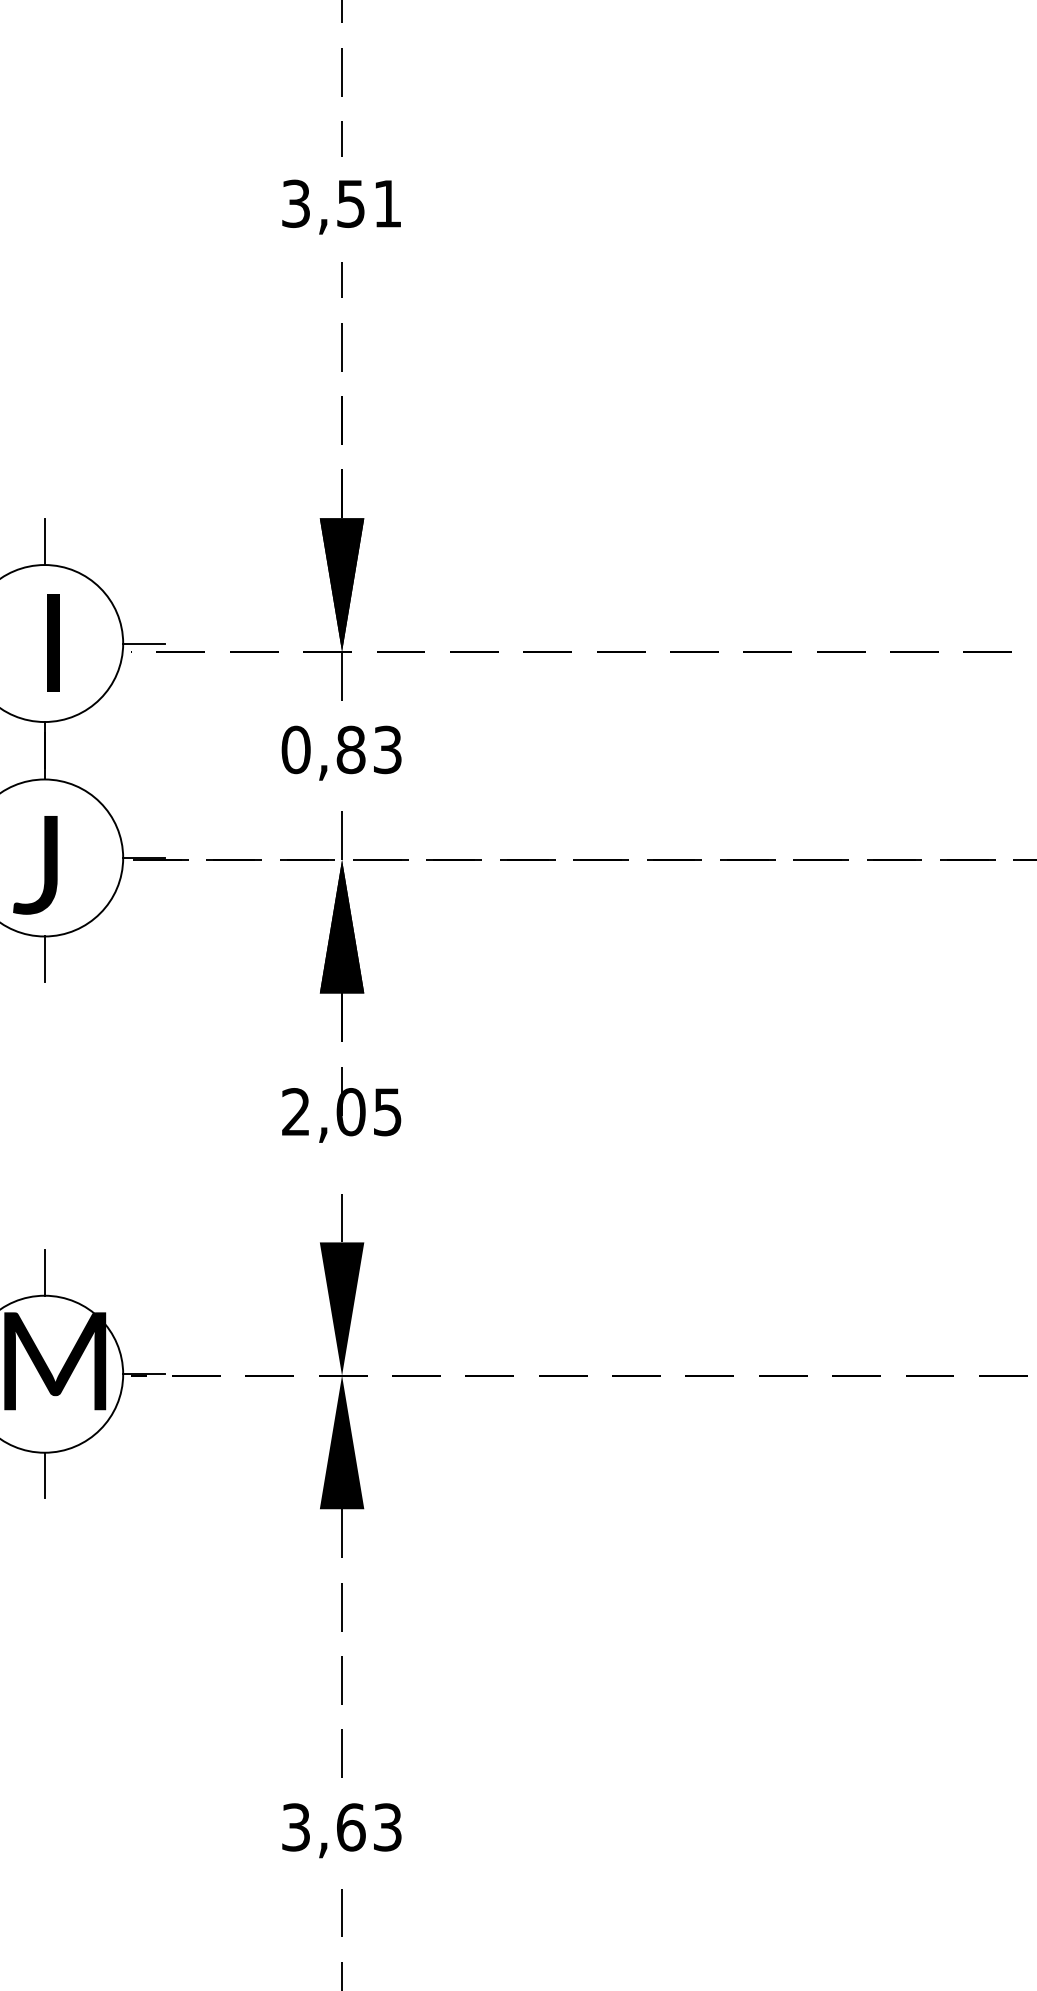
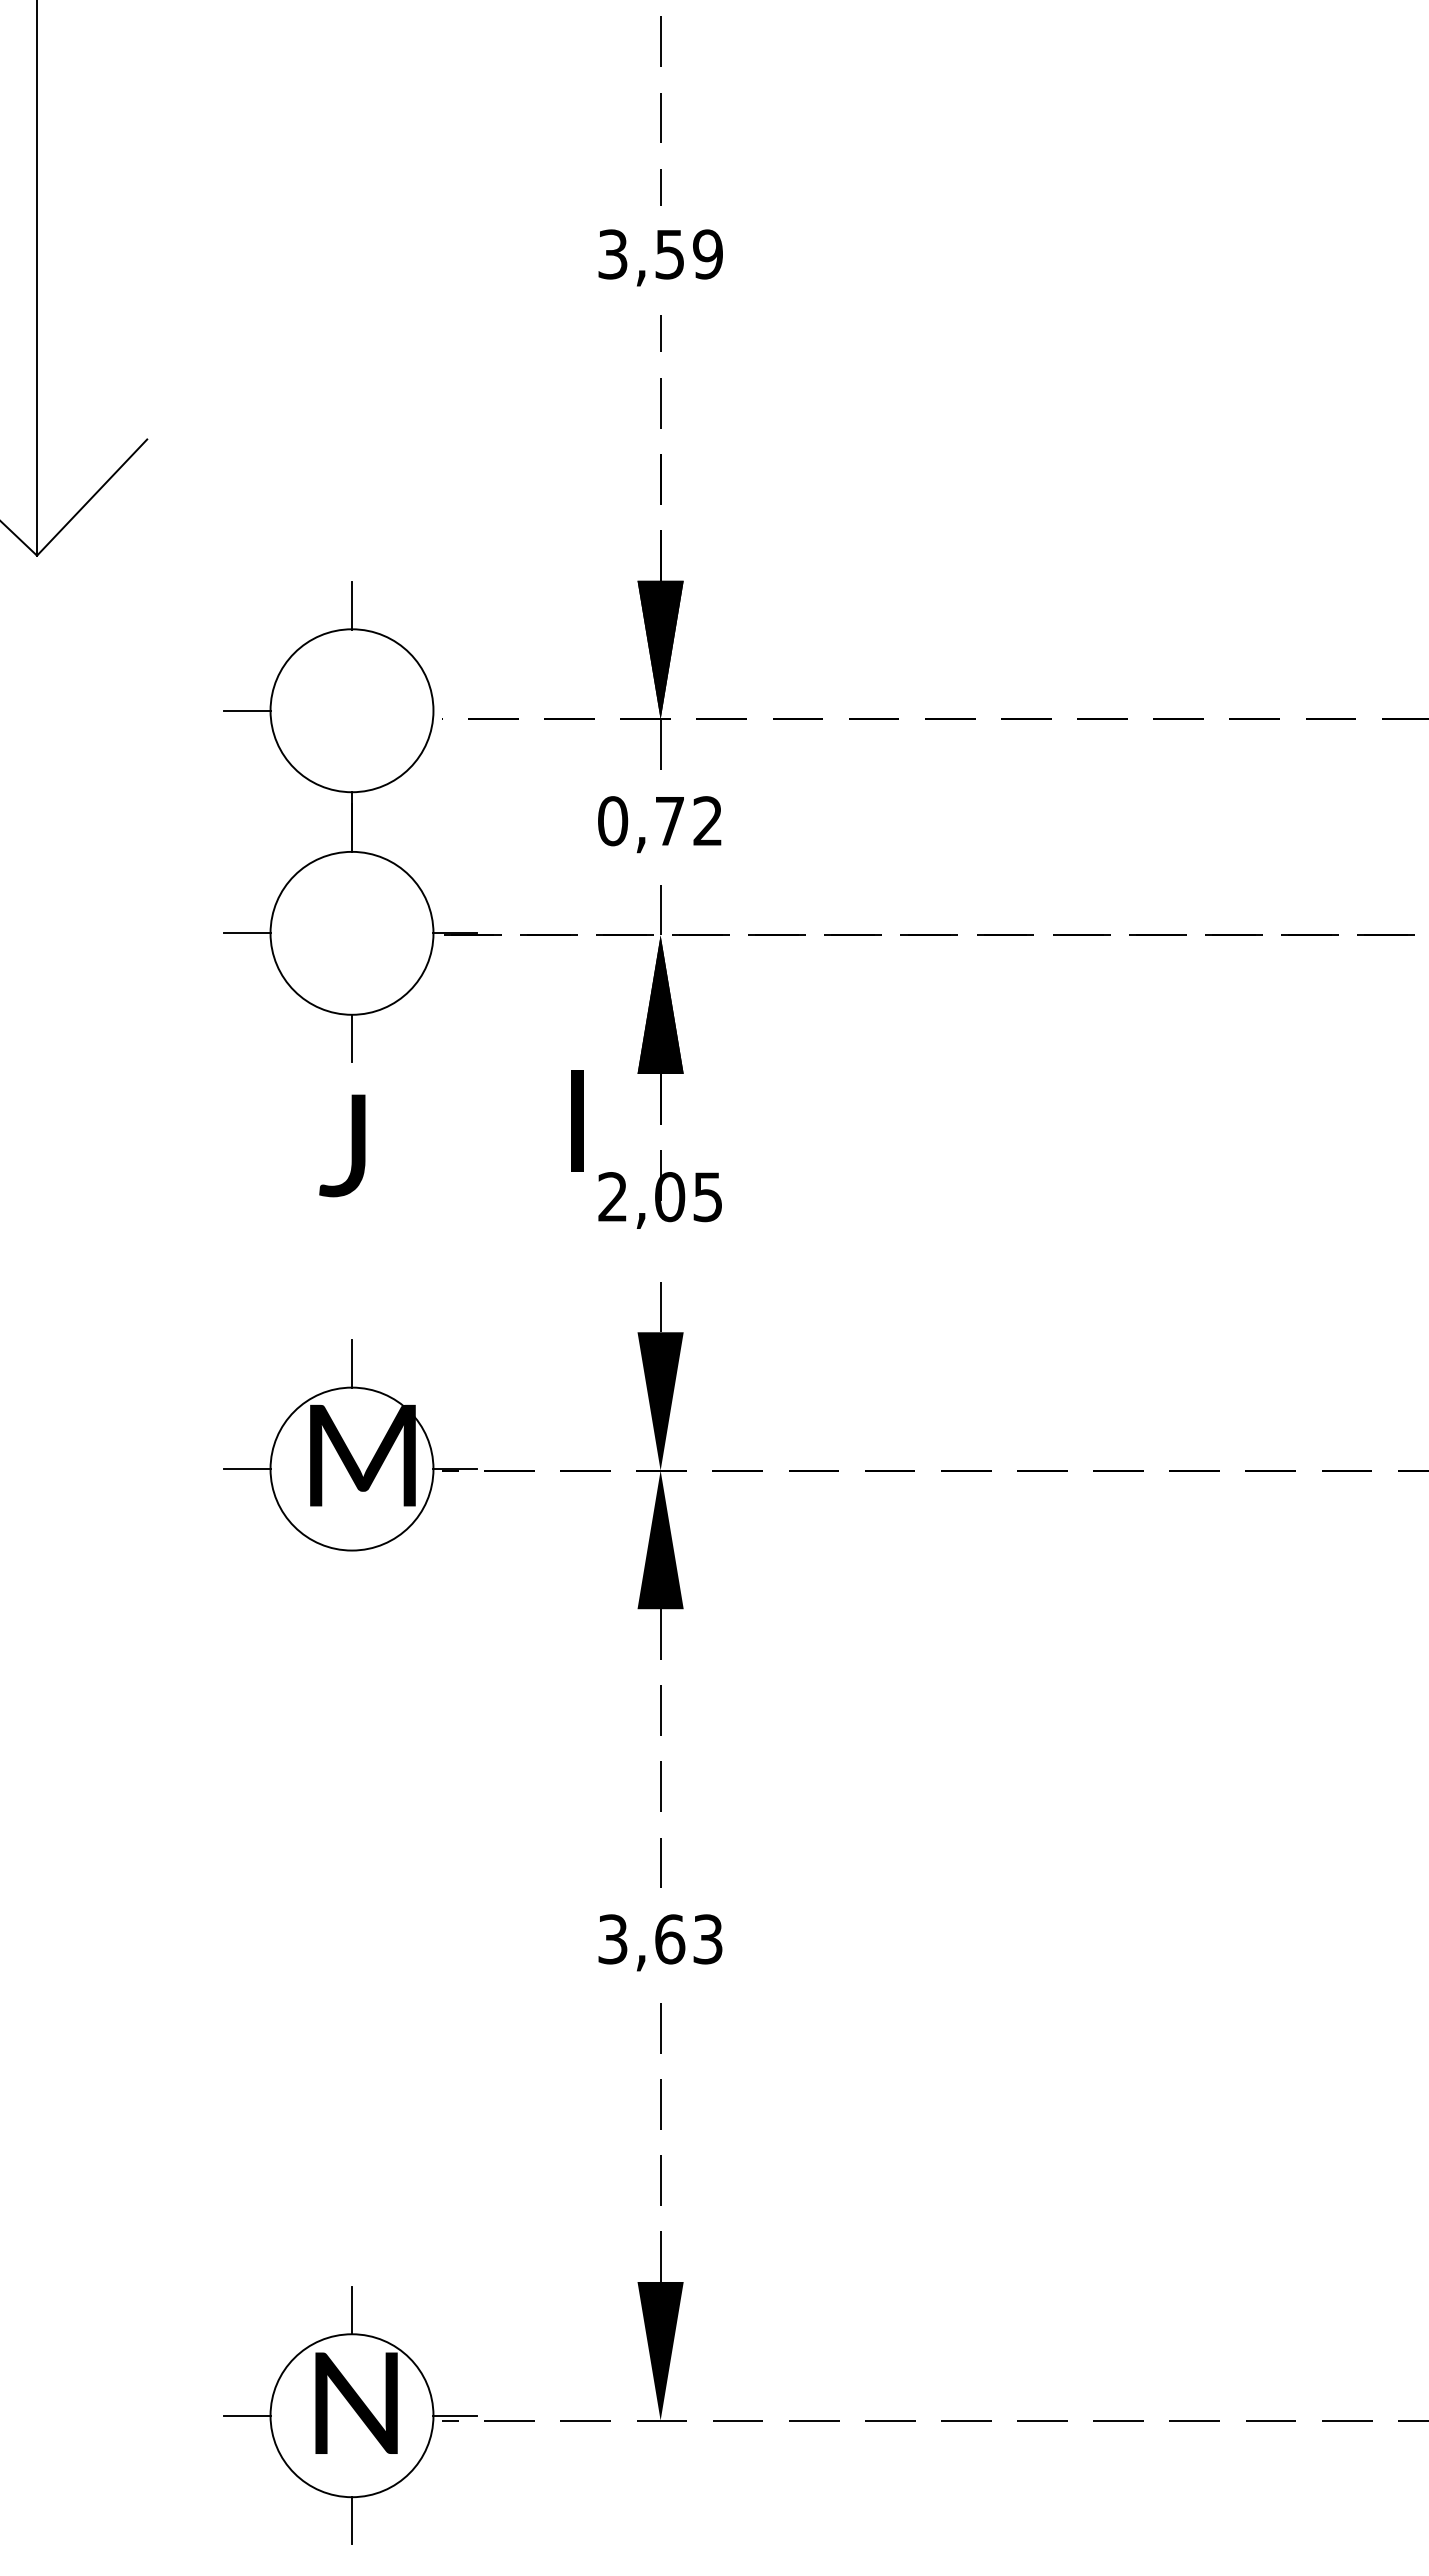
text: (387, 203) -> (707, 254), 3,51 -> 3,59
text: (53, 642) -> (577, 1120), moved
line: (143, 643) -> (454, 710), removed
text: (368, 750) -> (688, 821), 0,83 -> 0,72
text: (35, 864) -> (342, 1145), moved
line: (45, 1474) -> (352, 1573), removed

